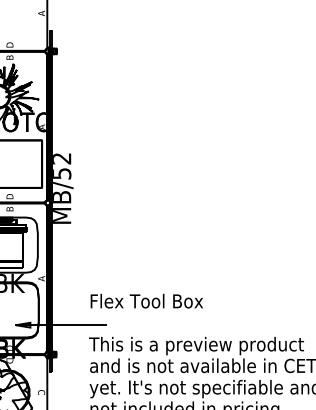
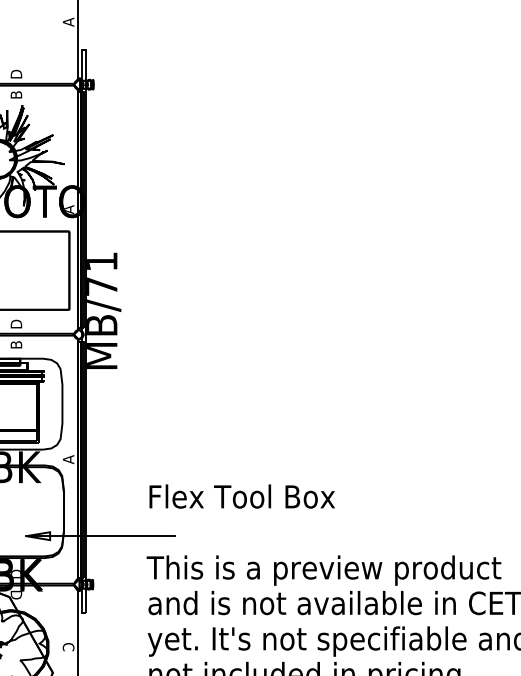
text: (62, 166) -> (103, 274), MB/52 -> MB/71

